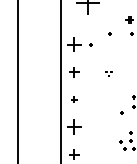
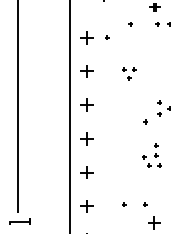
part: (73, 44) -> (86, 37), size x0.71
part: (109, 73) -> (129, 73), size x1.67
part: (73, 99) -> (86, 104), size x1.67
part: (73, 126) -> (86, 138), size x0.71

